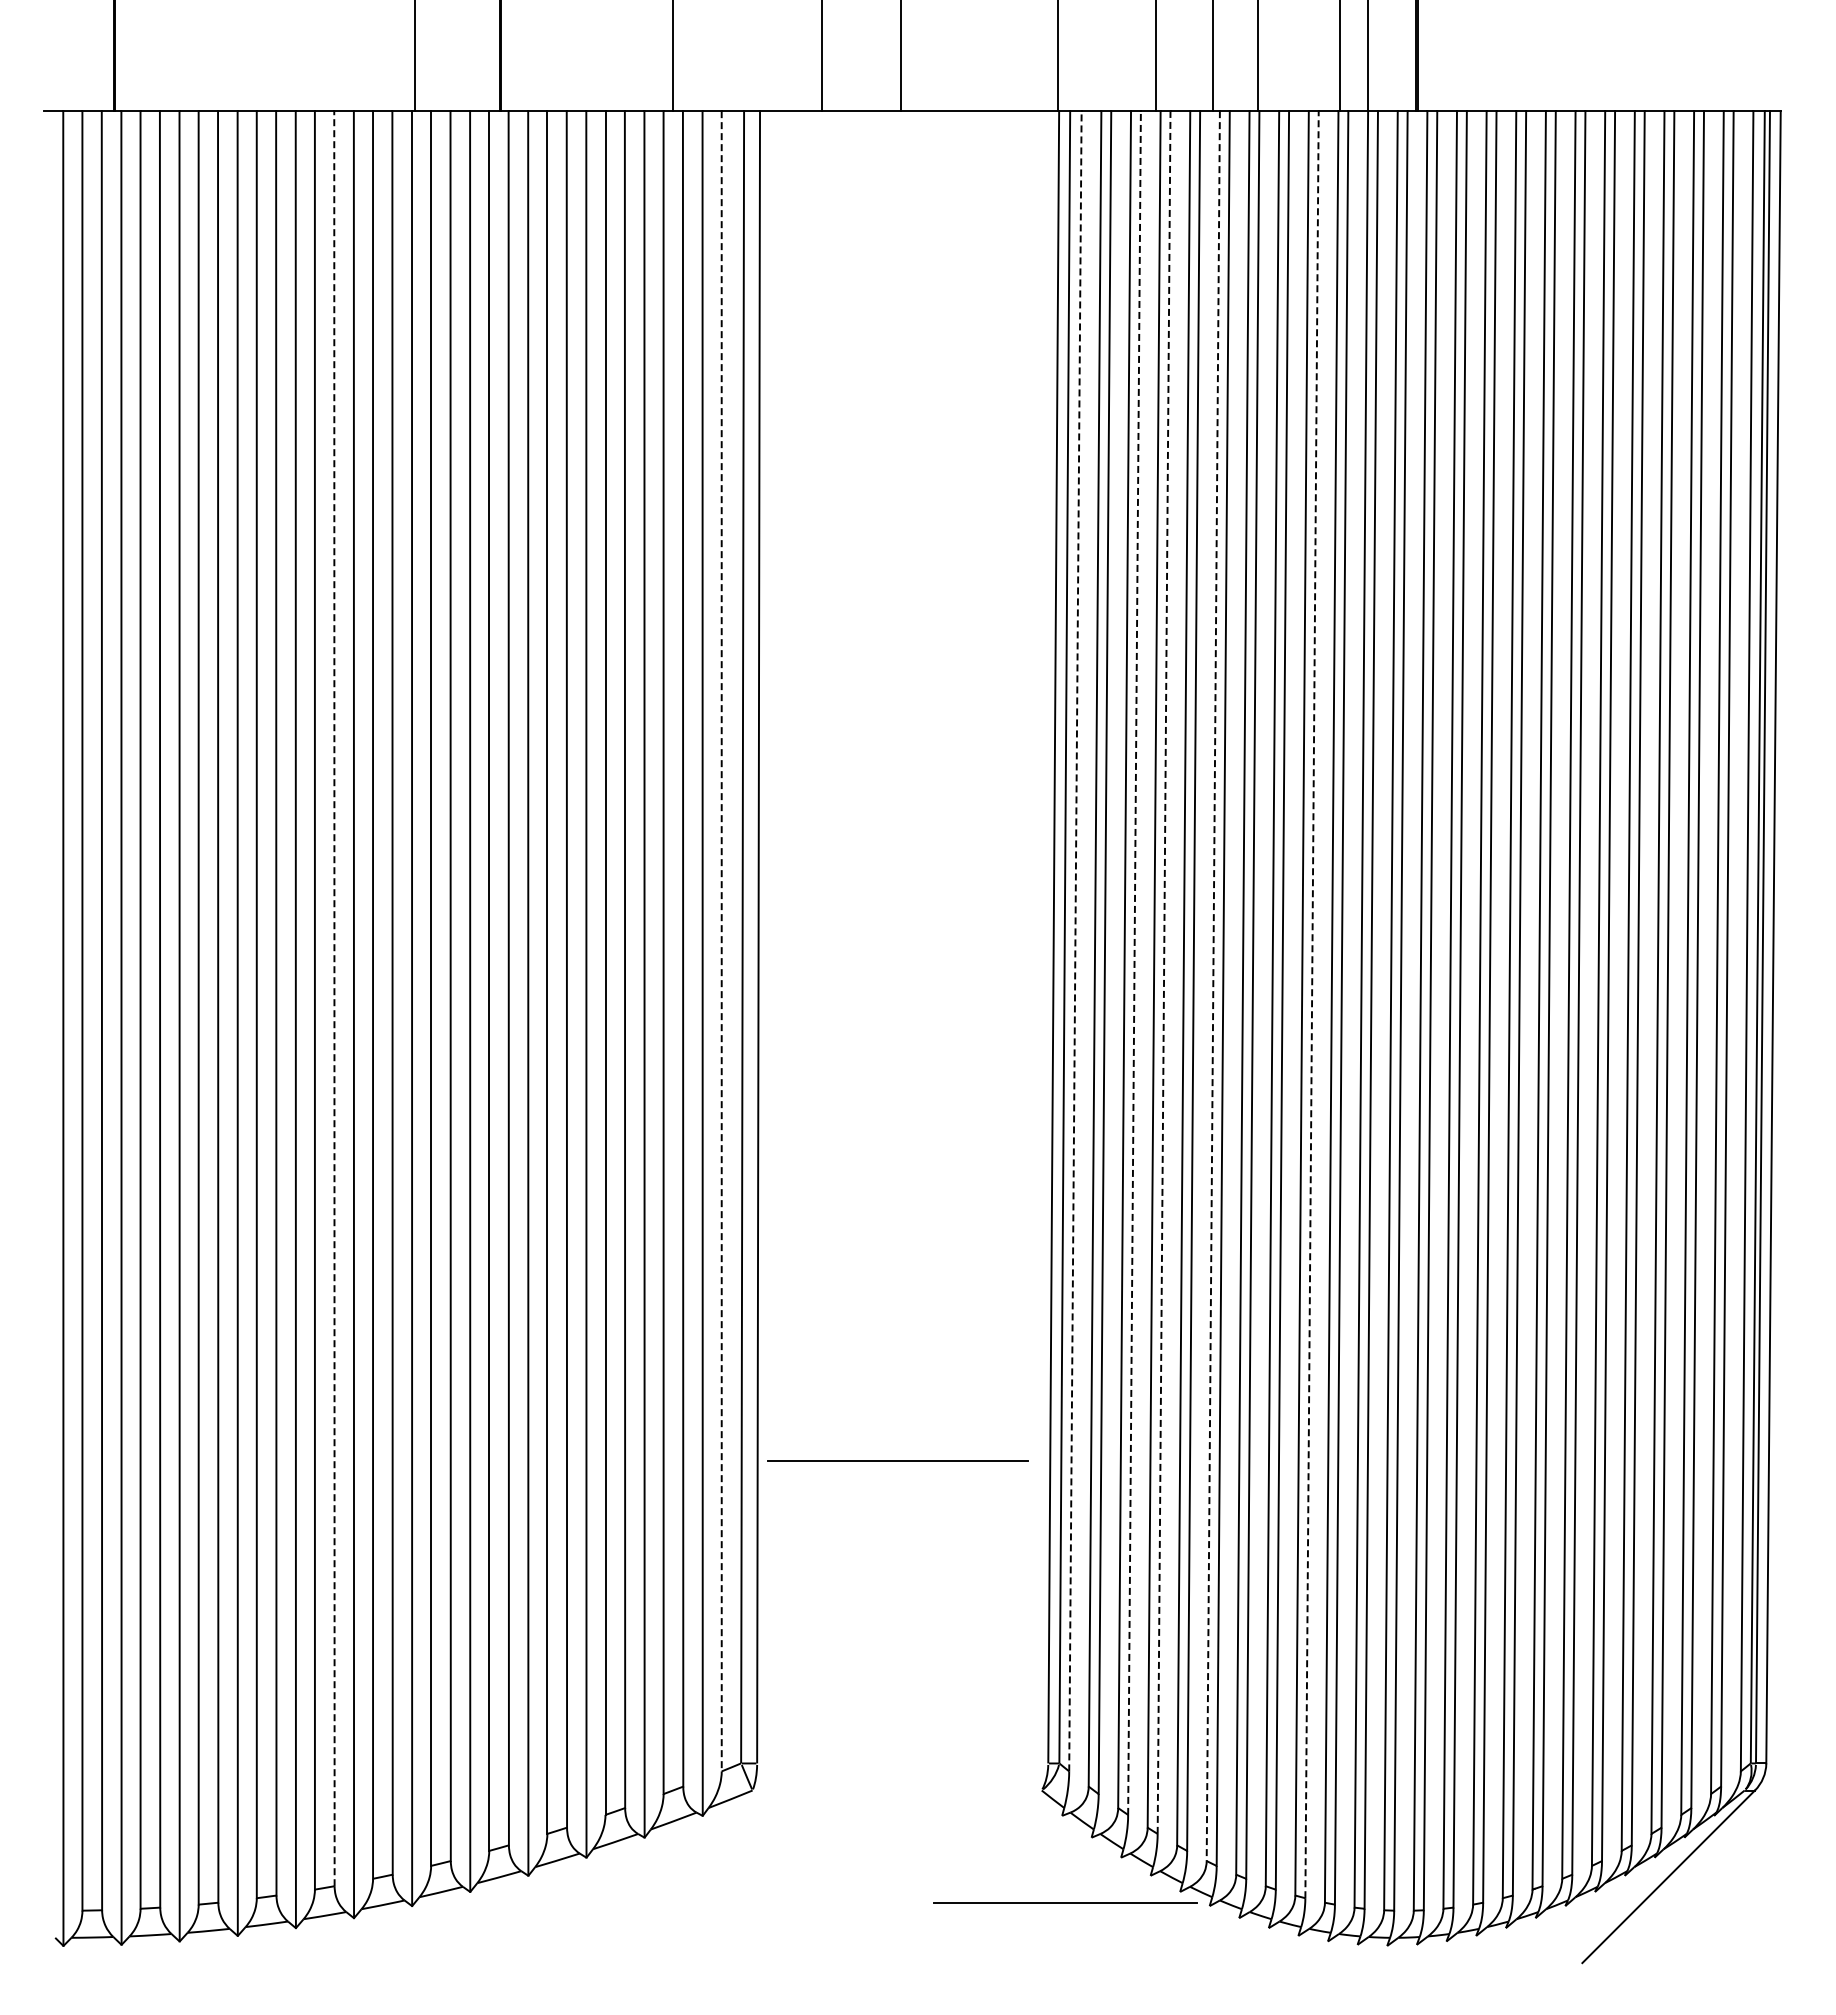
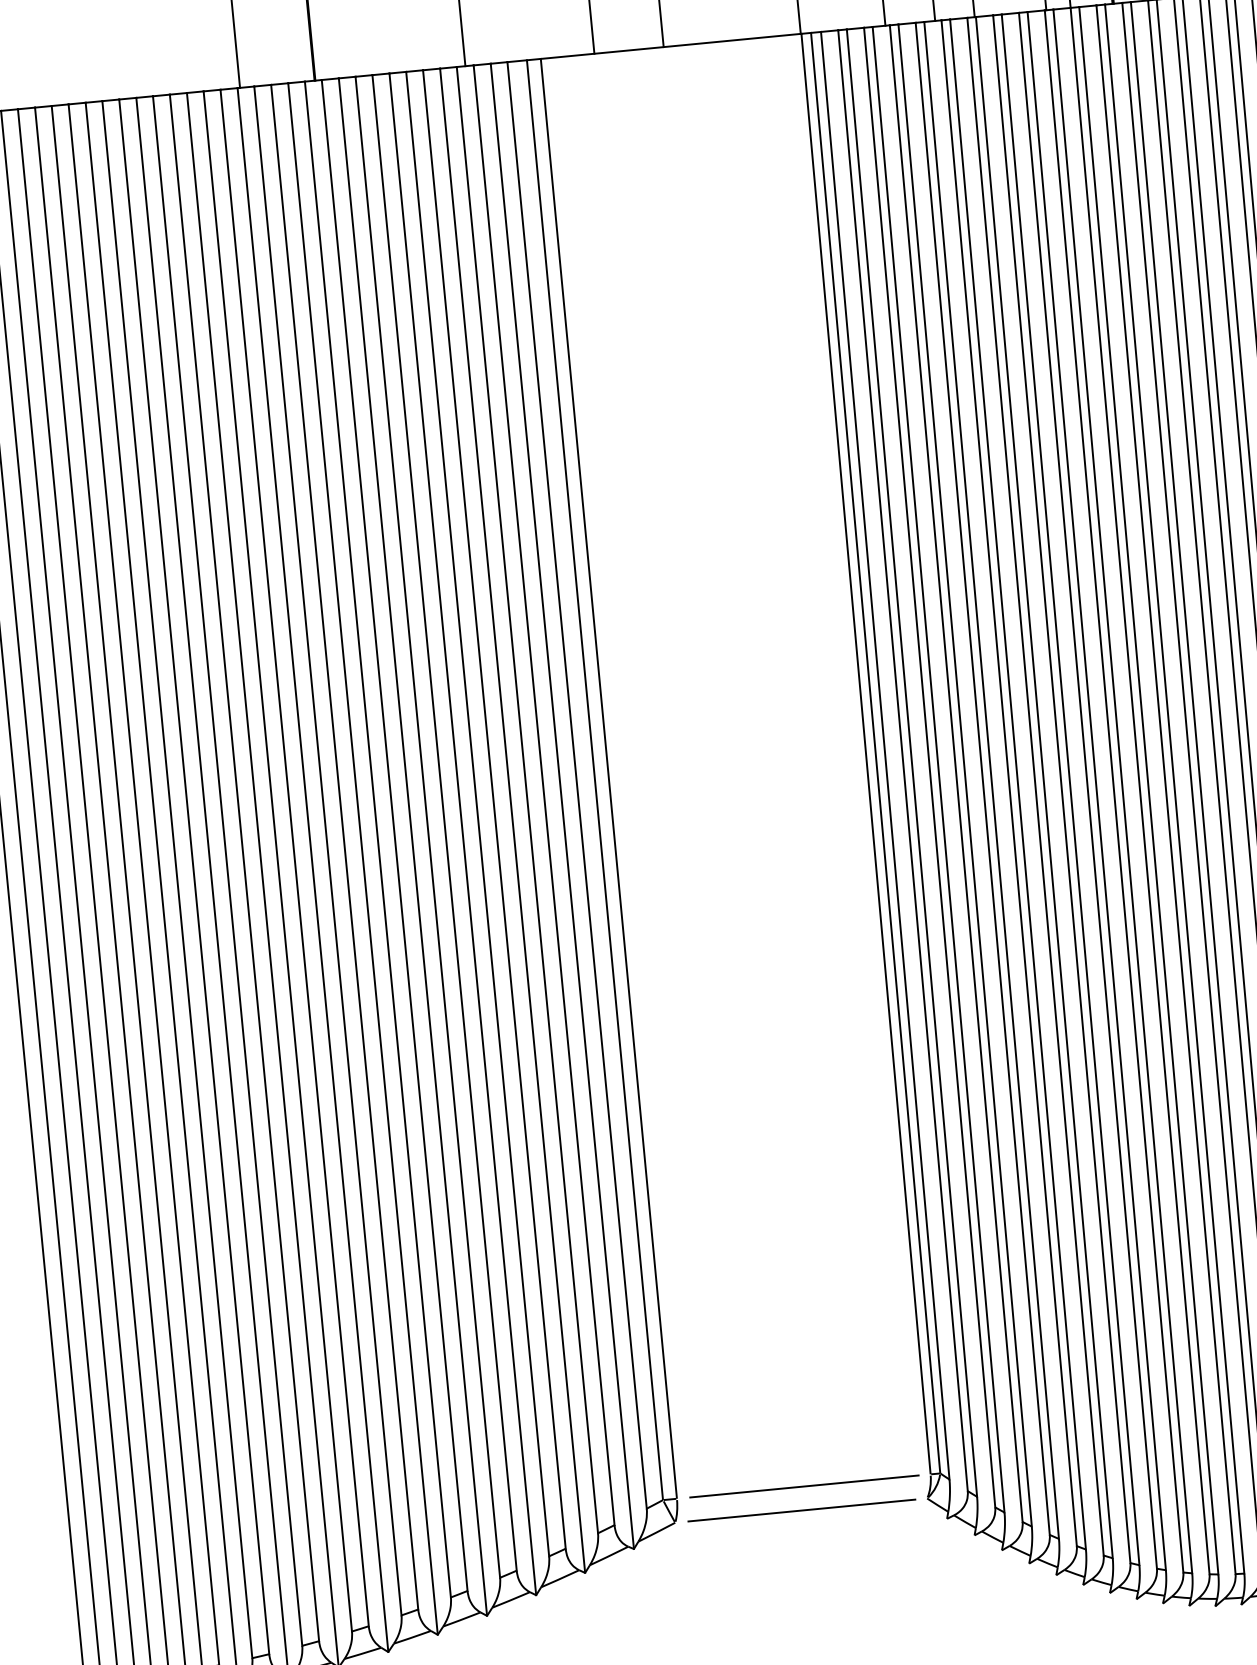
line: (1075, 940) -> (885, 755), dashed -> solid
line: (721, 941) -> (576, 785), dashed -> solid
line: (1134, 963) -> (938, 770), dashed -> solid
line: (1164, 972) -> (965, 775), dashed -> solid
line: (1213, 986) -> (1009, 783), dashed -> solid
line: (334, 998) -> (244, 867), dashed -> solid
line: (1312, 1004) -> (1097, 790), dashed -> solid
line: (897, 1460) -> (801, 1510), moved
line: (1065, 1902) -> (804, 1485), moved

